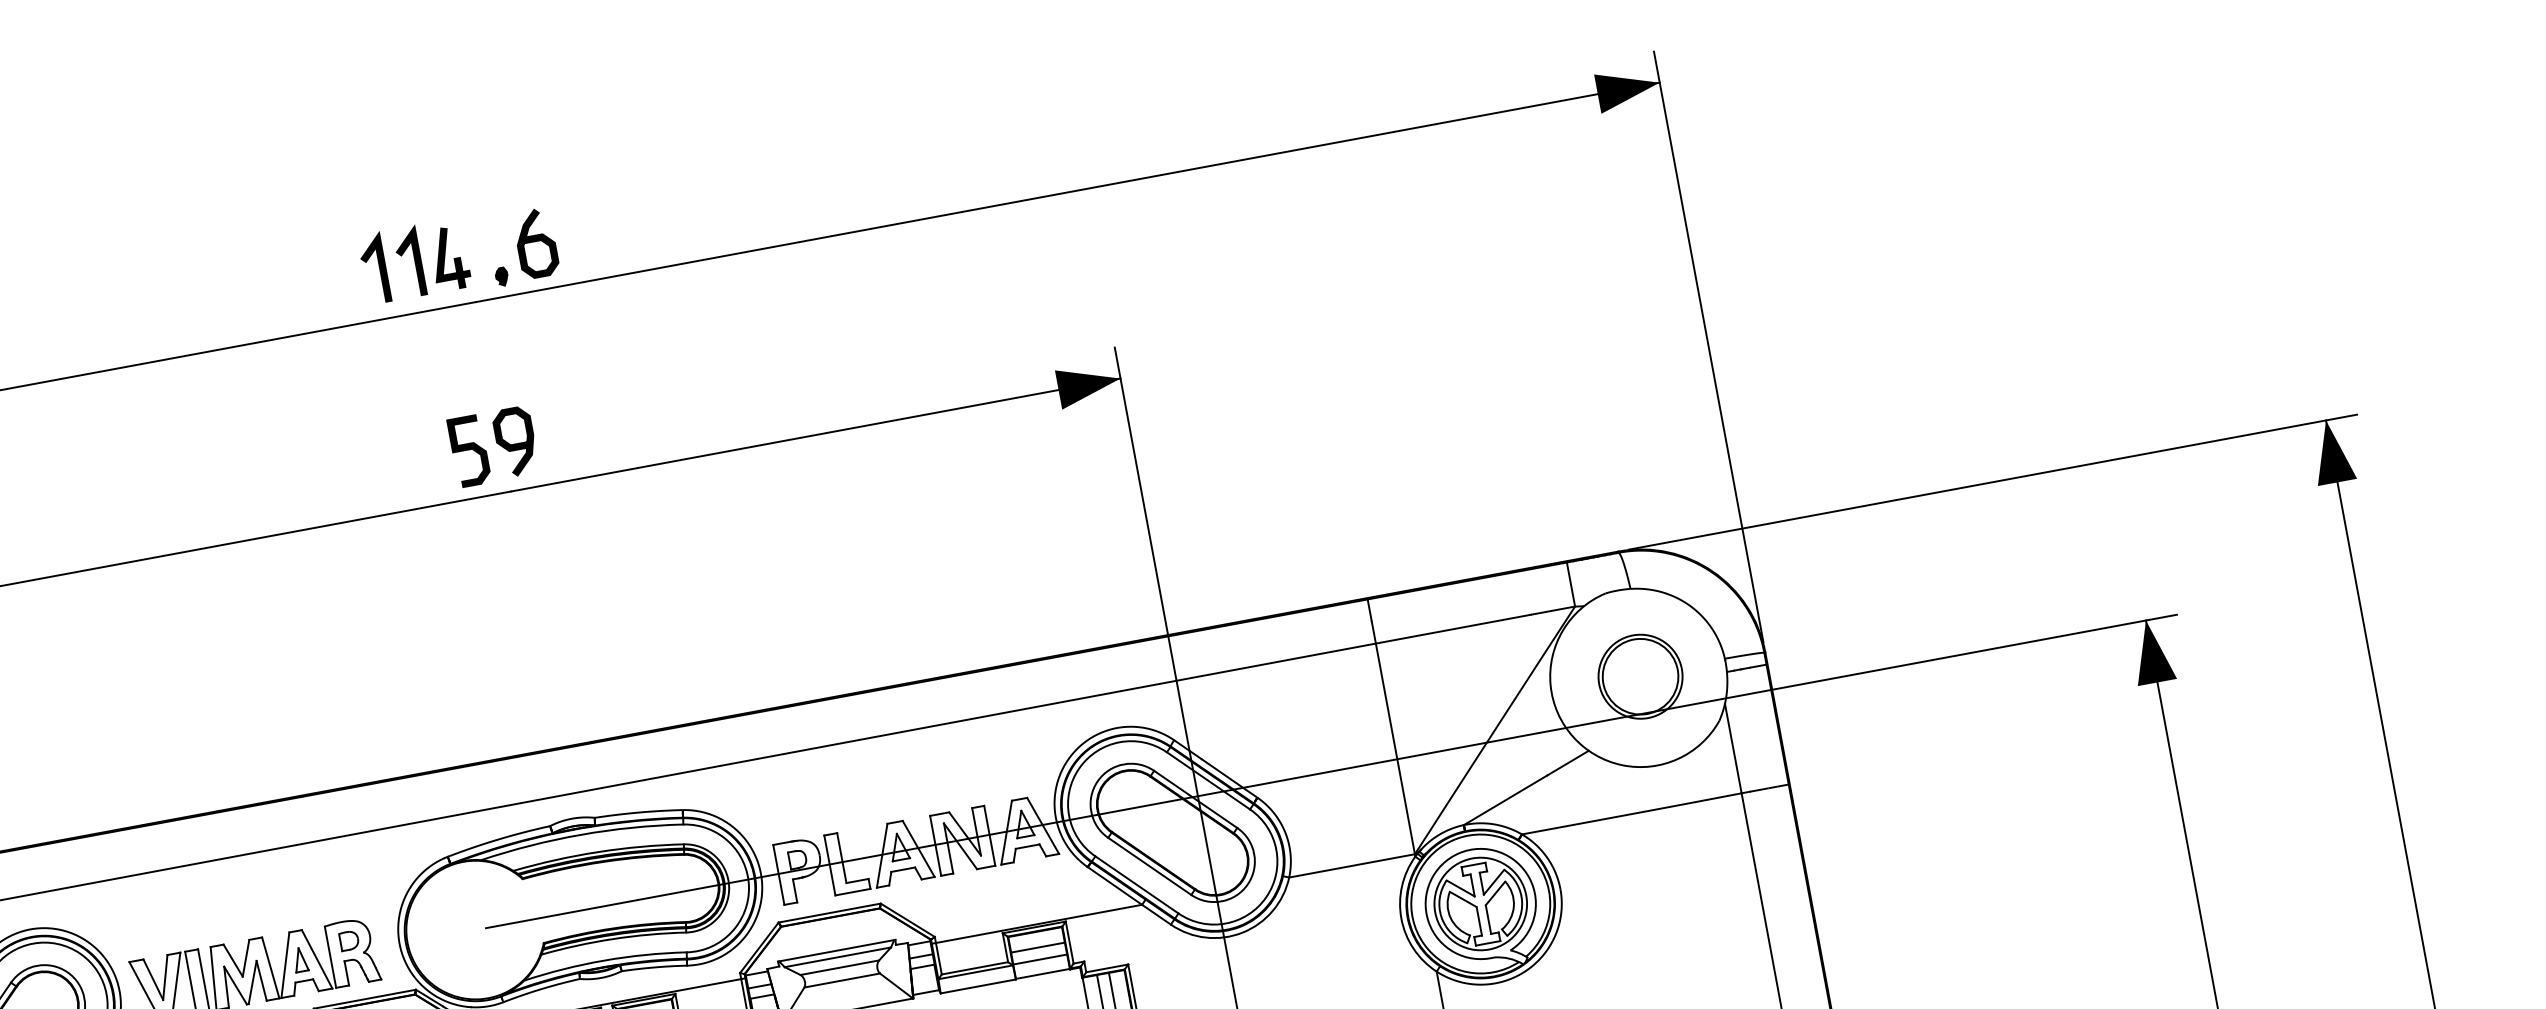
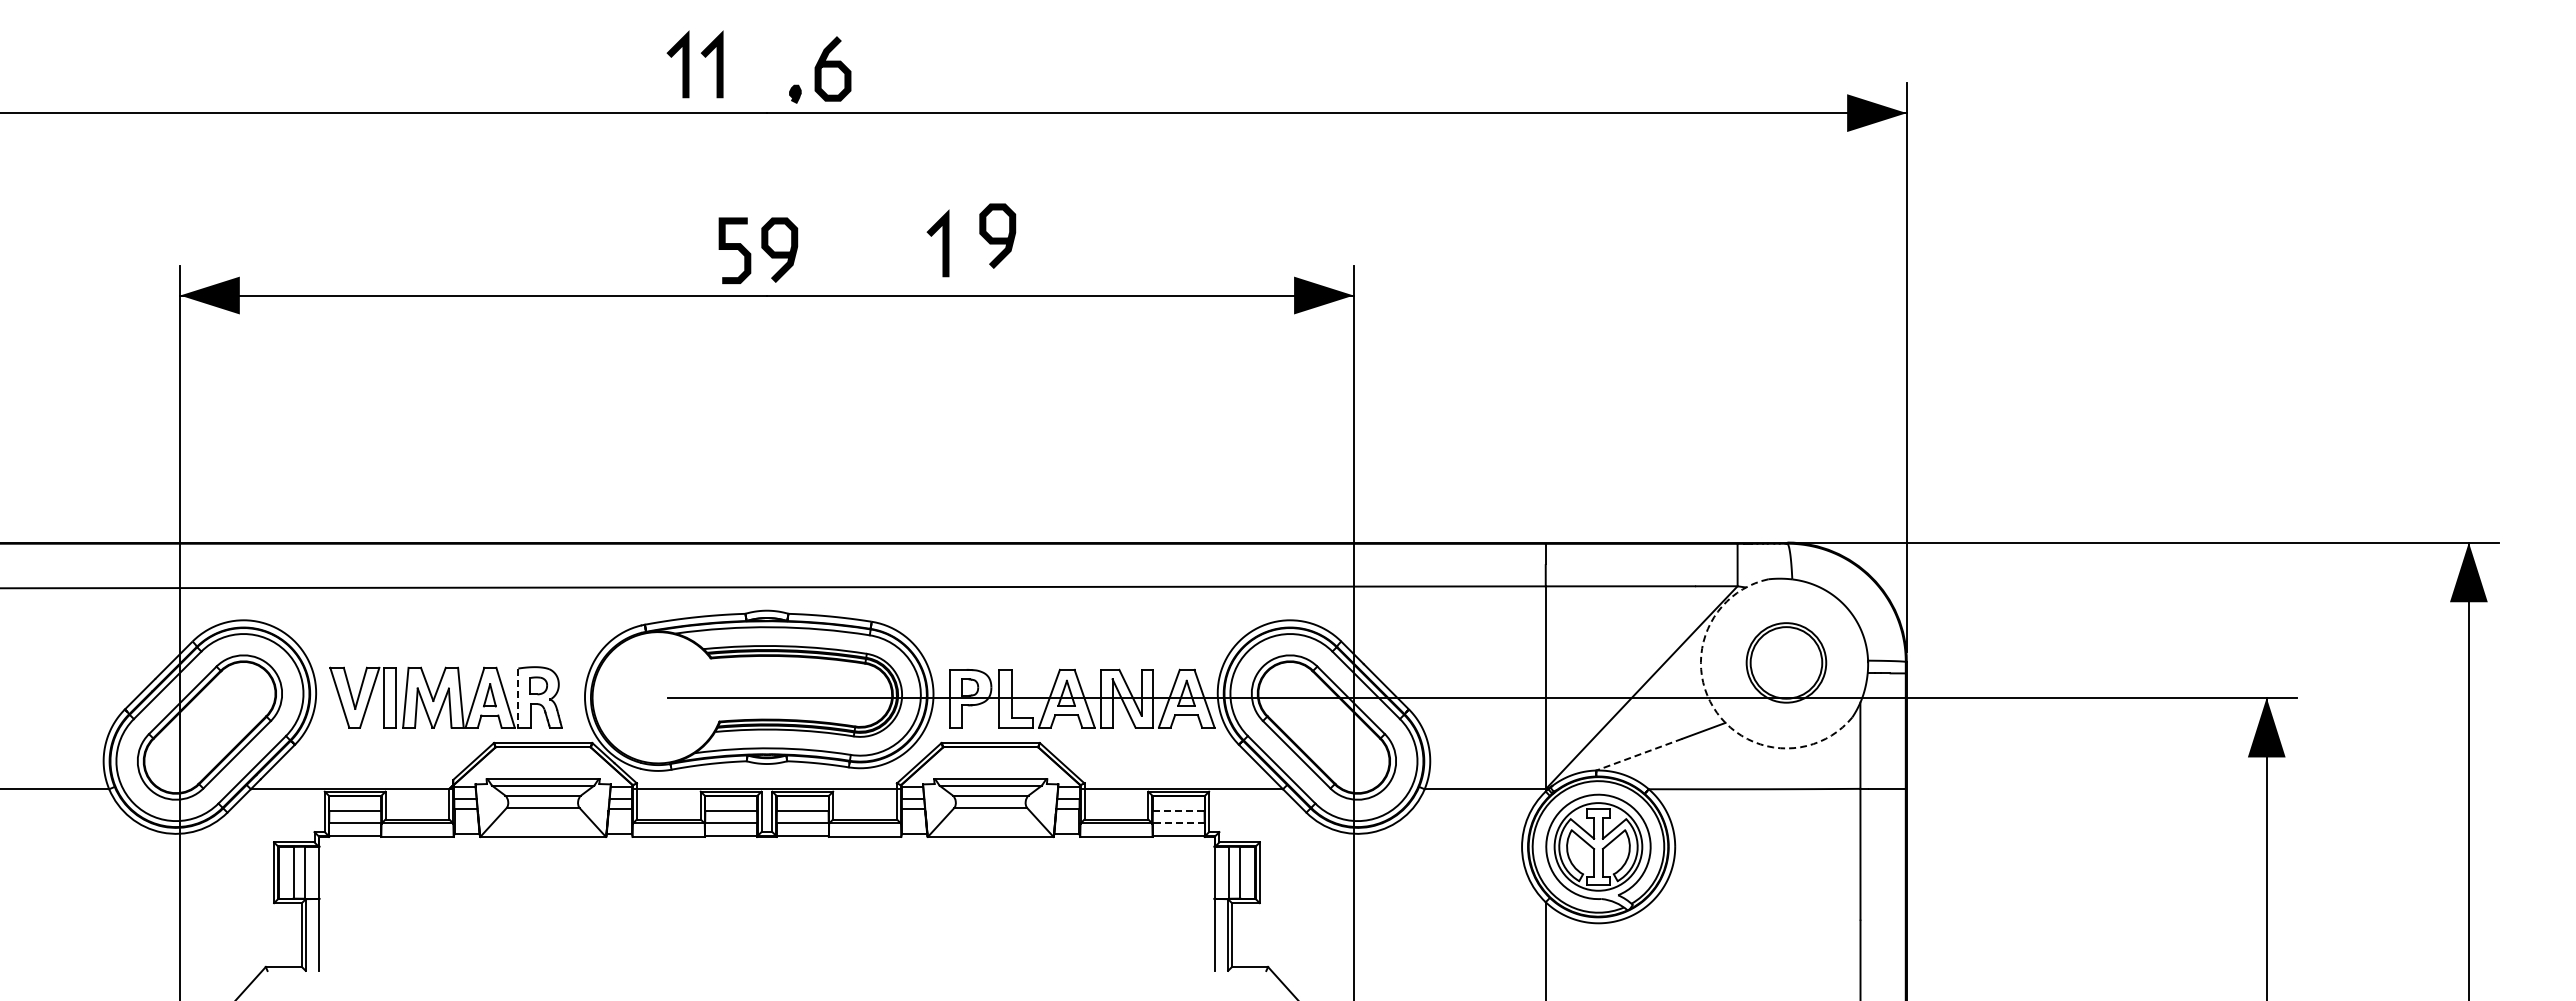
part: (449, 258) -> (749, 67), removed
curve: (739, 386) -> (997, 237), added
line: (683, 403) -> (942, 243), added
arc: (1573, 737) -> (1713, 707), solid -> dashed
line: (1505, 800) -> (1639, 754), solid -> dashed
line: (1037, 948) -> (1178, 811), solid -> dashed
line: (330, 957) -> (518, 698), solid -> dashed
line: (1039, 959) -> (1178, 822), solid -> dashed

